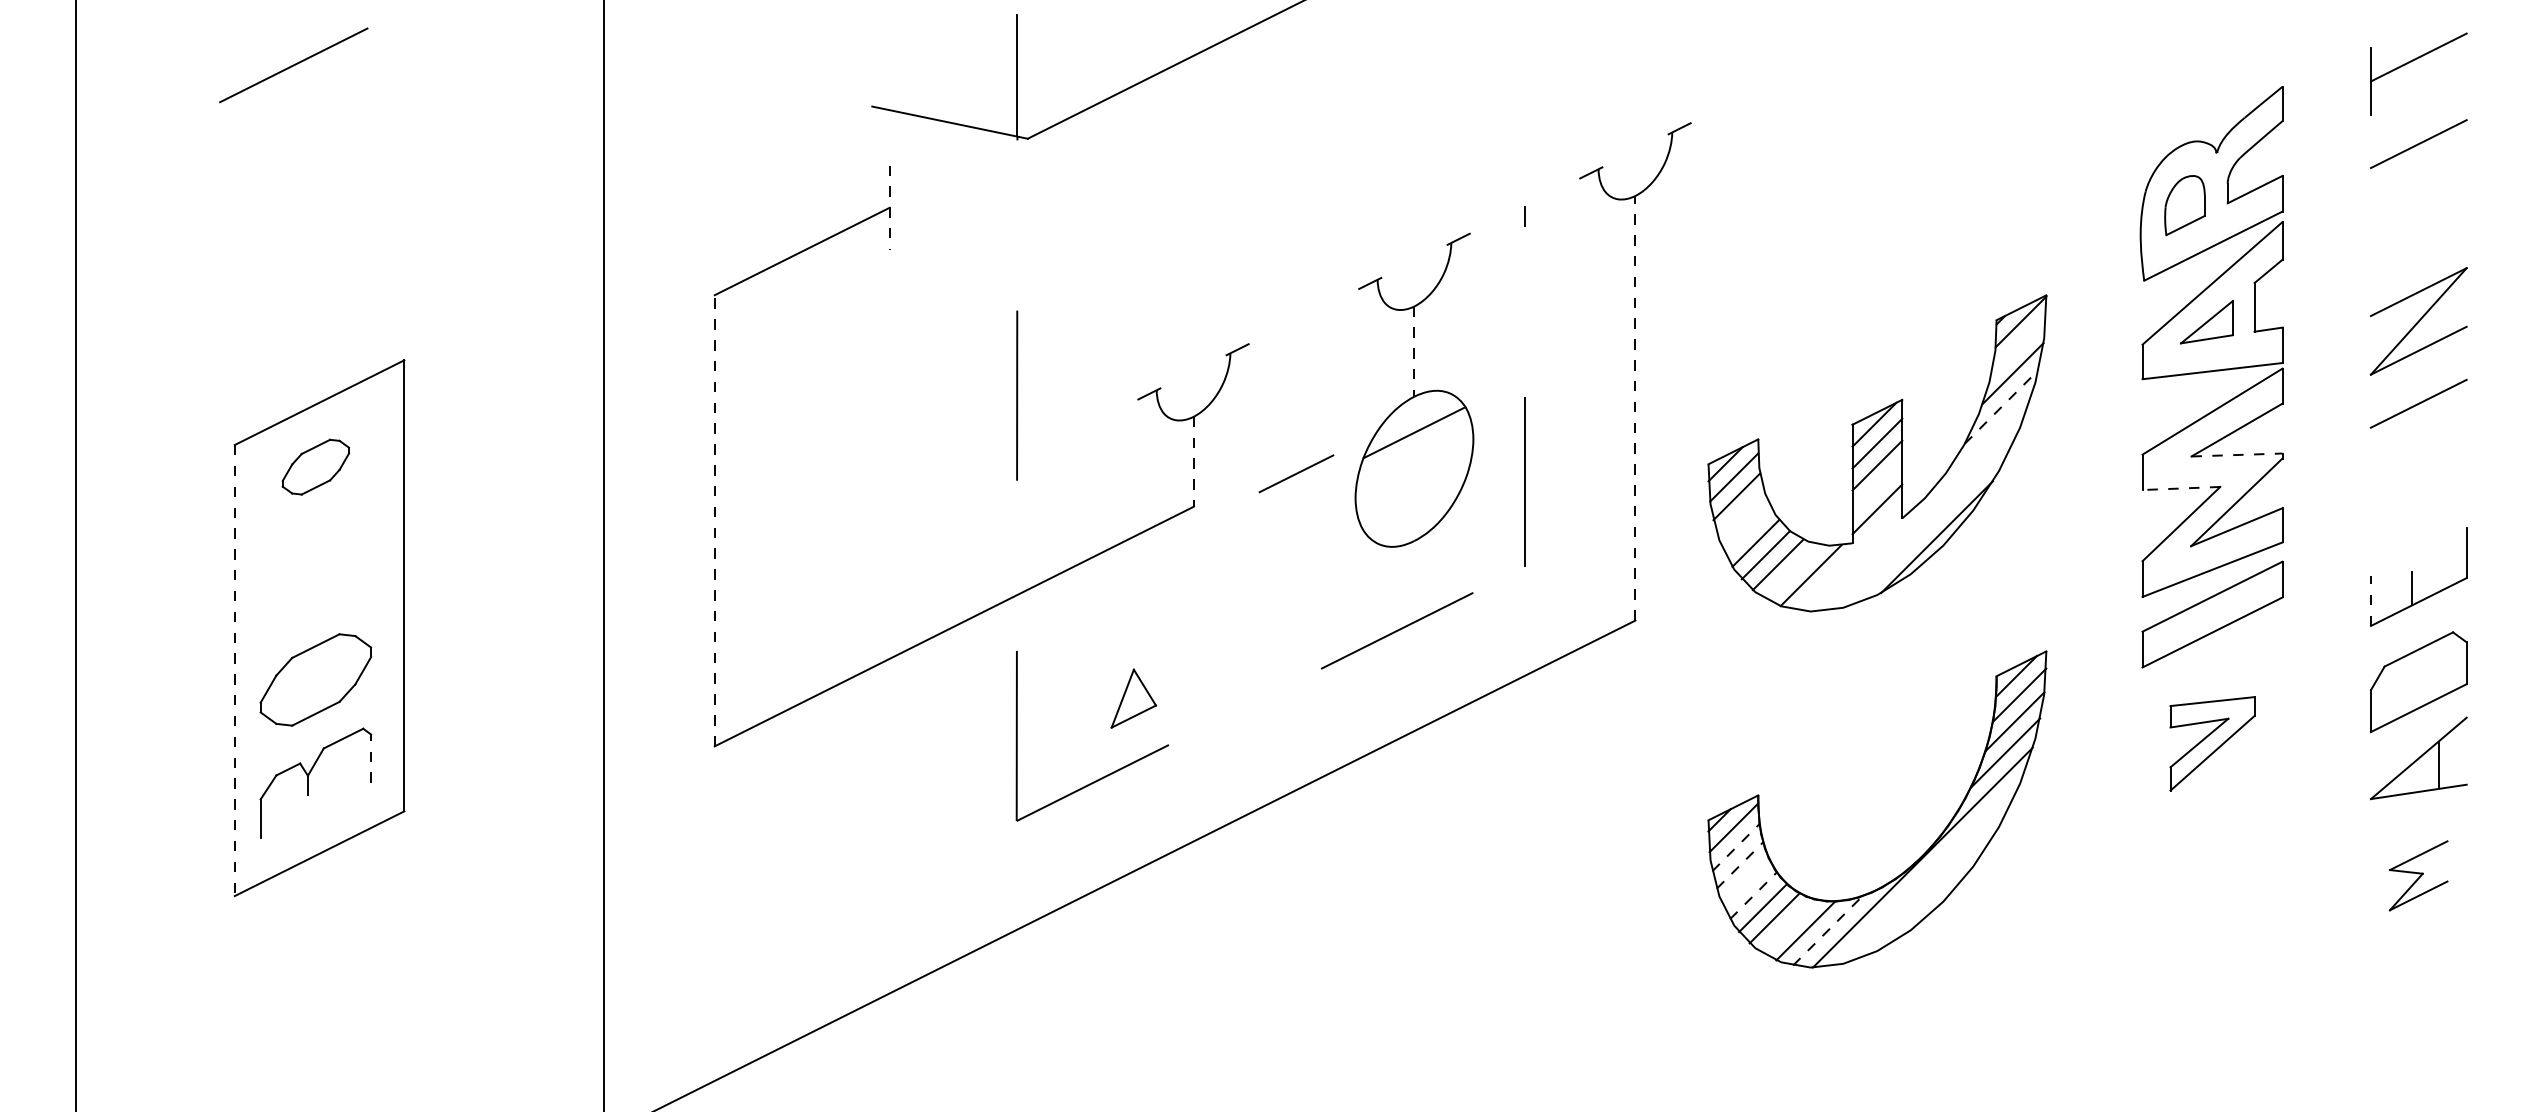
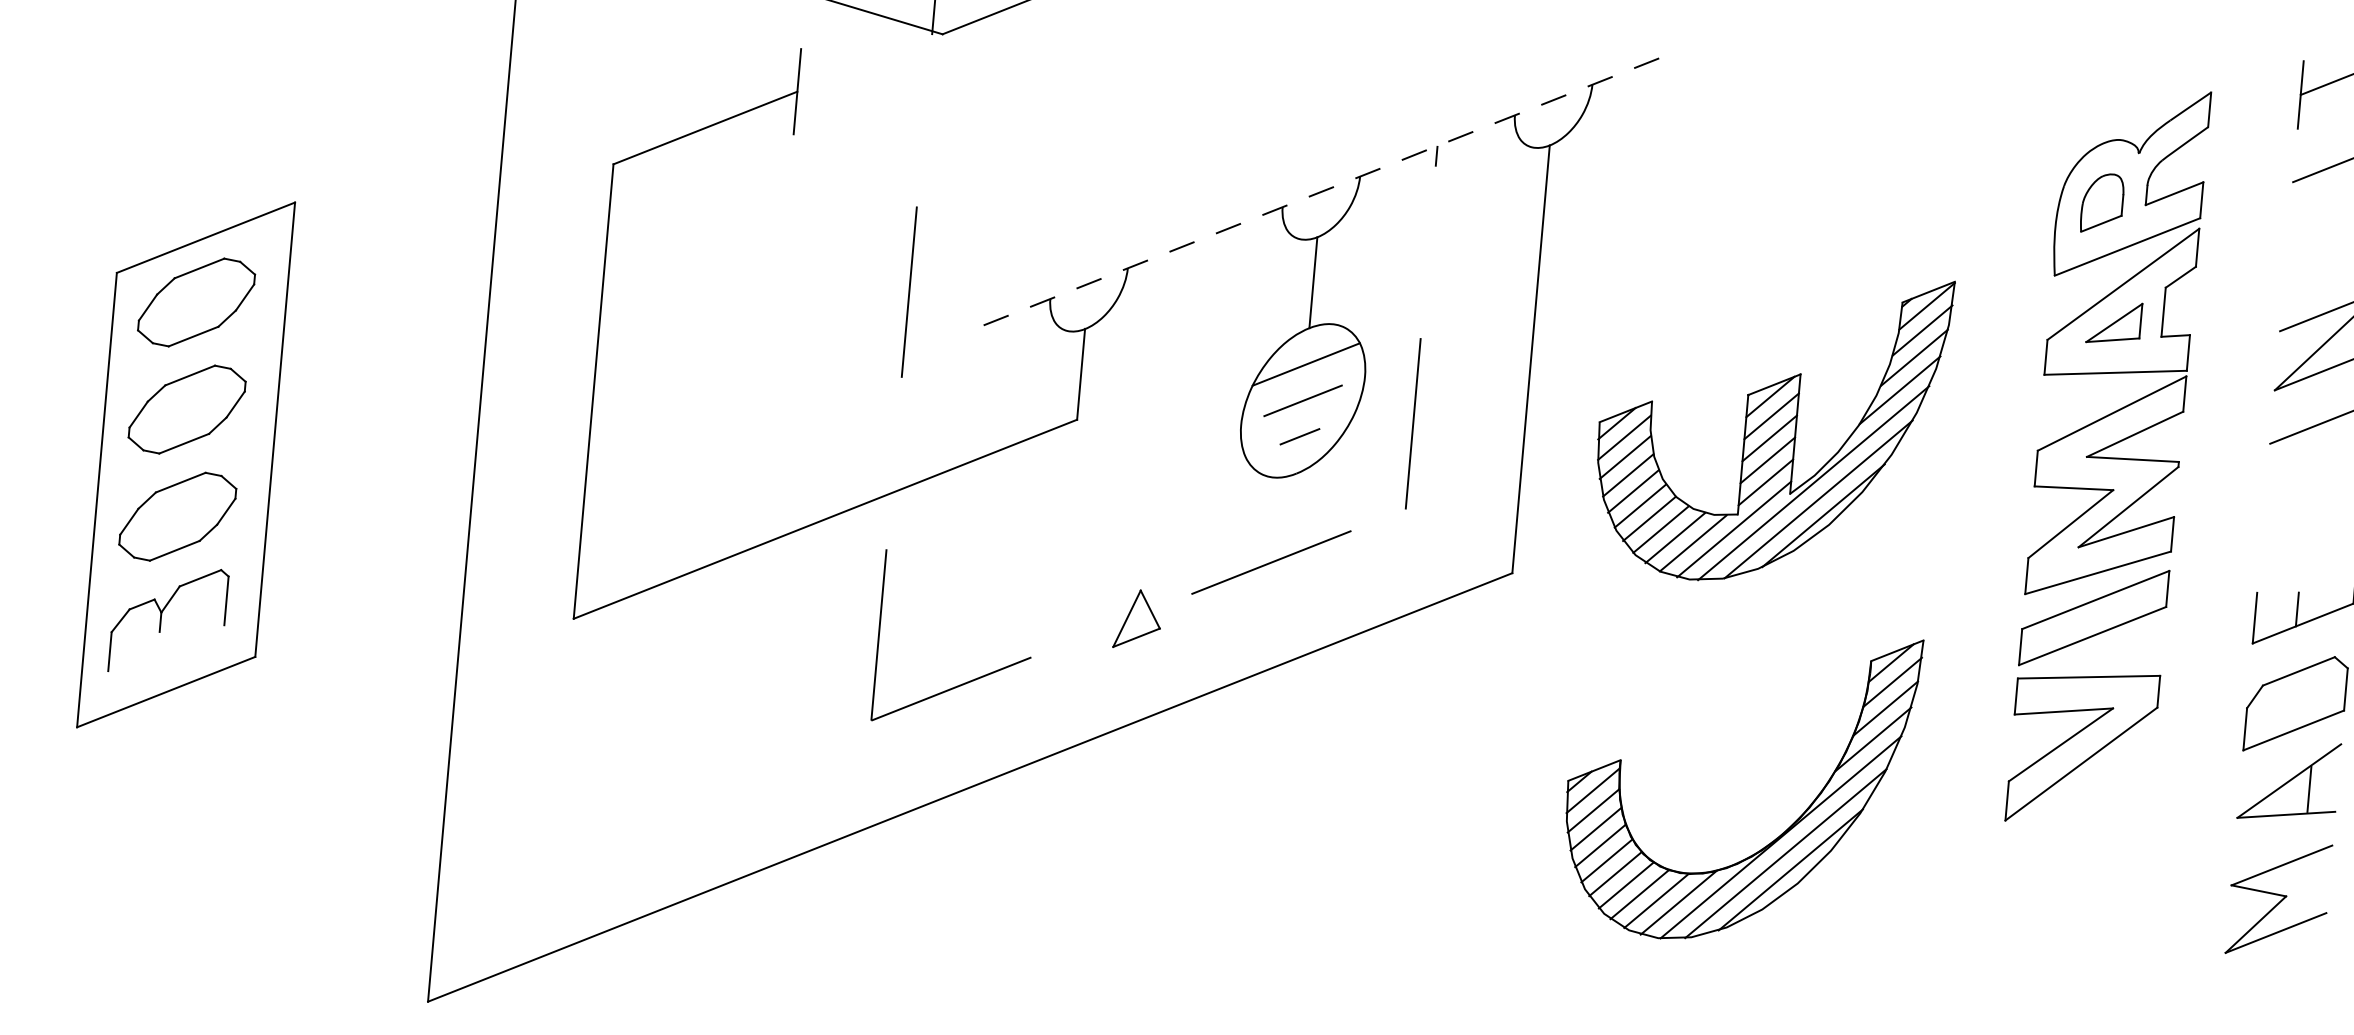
line: (1723, 106) -> (1646, 63), added
line: (1635, 150) -> (1553, 99), added
line: (1547, 194) -> (1461, 136), added
line: (889, 208) -> (797, 92), dashed -> solid
line: (1502, 216) -> (1414, 154), added
line: (1414, 260) -> (1321, 191), added
line: (1326, 305) -> (1228, 228), added
line: (1281, 327) -> (1181, 246), added
line: (2018, 345) -> (1922, 329), added
line: (1414, 352) -> (1313, 283), dashed -> solid
line: (1193, 371) -> (1089, 283), added
line: (2002, 406) -> (1900, 389), dashed -> solid
line: (1635, 407) -> (1531, 358), dashed -> solid
line: (1105, 415) -> (996, 319), added
line: (2237, 455) -> (2133, 459), dashed -> solid
line: (1193, 462) -> (1081, 375), dashed -> solid
part: (315, 466) -> (196, 301), size x1.67
line: (1296, 473) -> (1303, 400), moved
line: (1877, 487) -> (1767, 460), added
line: (2181, 488) -> (2074, 488), dashed -> solid
line: (1414, 504) -> (1299, 436), added
line: (1924, 505) -> (1813, 482), added
line: (1741, 514) -> (1628, 475), added
line: (714, 520) -> (593, 391), dashed -> solid
line: (1930, 521) -> (1818, 499), added
line: (1747, 529) -> (1633, 491), added
line: (1850, 558) -> (1734, 529), added
line: (1792, 571) -> (1674, 537), added
part: (315, 573) -> (186, 409), added
line: (2370, 600) -> (2254, 617), dashed -> solid
line: (234, 670) -> (96, 500), dashed -> solid
part: (1133, 698) -> (1137, 619), moved
part: (2212, 743) -> (2082, 747), size x1.67
line: (371, 758) -> (226, 600), dashed -> solid
line: (1736, 847) -> (1594, 810), dashed -> solid
line: (1739, 865) -> (1595, 829), dashed -> solid
line: (1929, 873) -> (1786, 853), added
part: (2418, 875) -> (2278, 899), size x1.67
line: (1745, 881) -> (1600, 845), added
line: (1935, 888) -> (1790, 869), added
line: (1753, 895) -> (1607, 860), dashed -> solid
line: (1788, 925) -> (1639, 893), added
line: (1827, 931) -> (1678, 903), dashed -> solid

